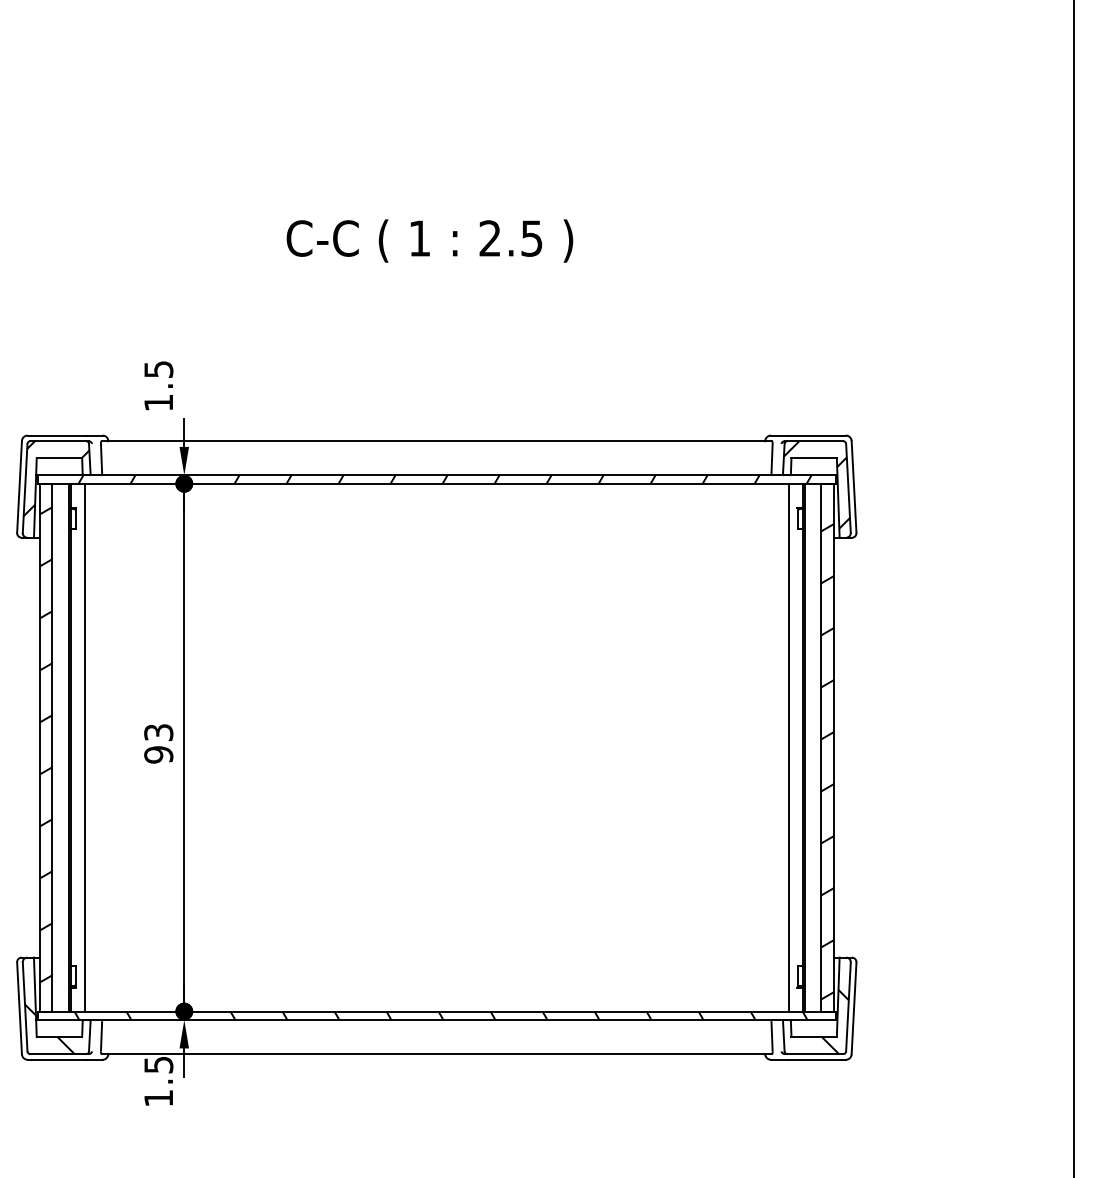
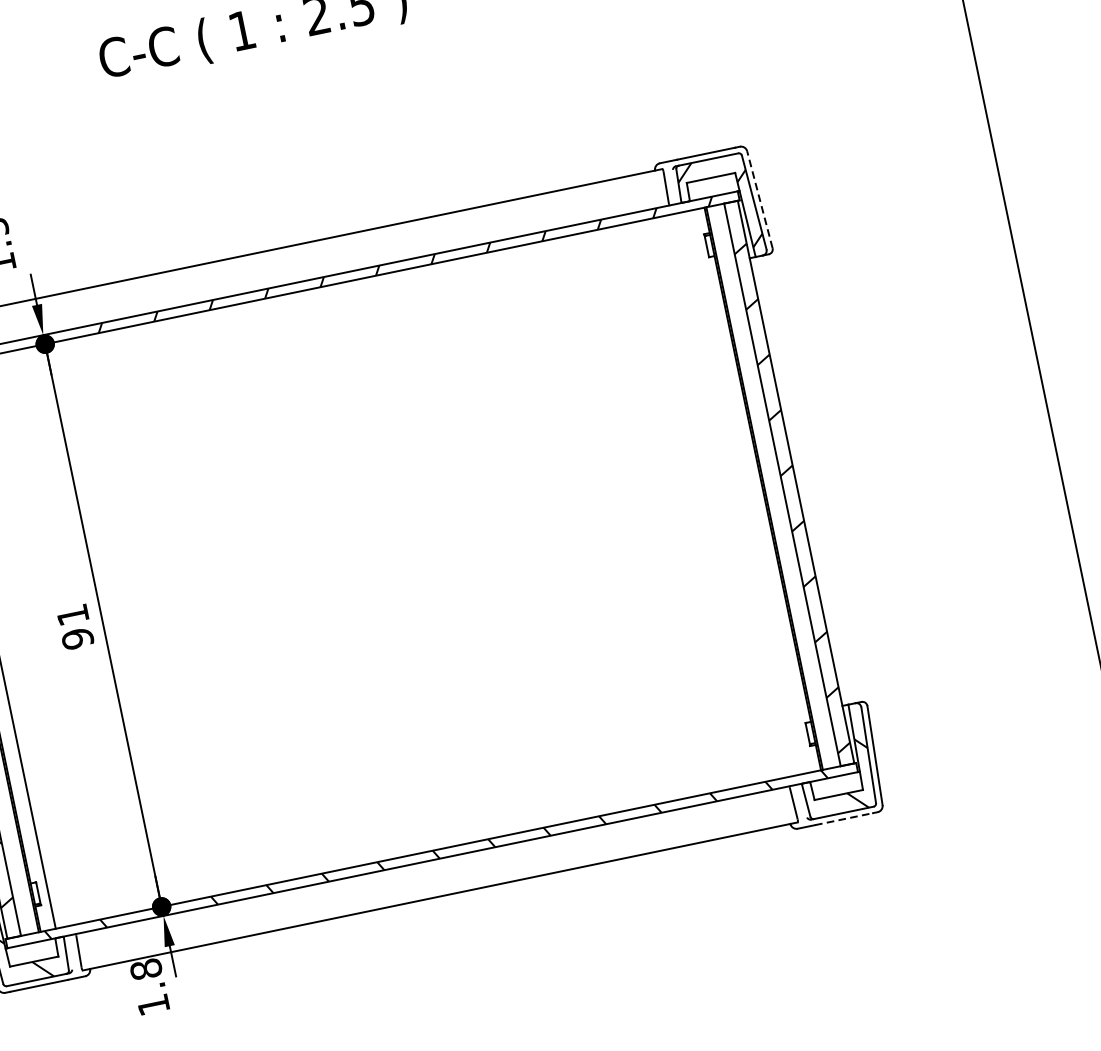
line: (854, 486) -> (760, 199), solid -> dashed
text: (158, 732) -> (72, 615), 93 -> 91
line: (788, 747) -> (747, 491), removed
line: (814, 1059) -> (844, 818), solid -> dashed
text: (158, 1064) -> (145, 968), 1.5 -> 1.8

